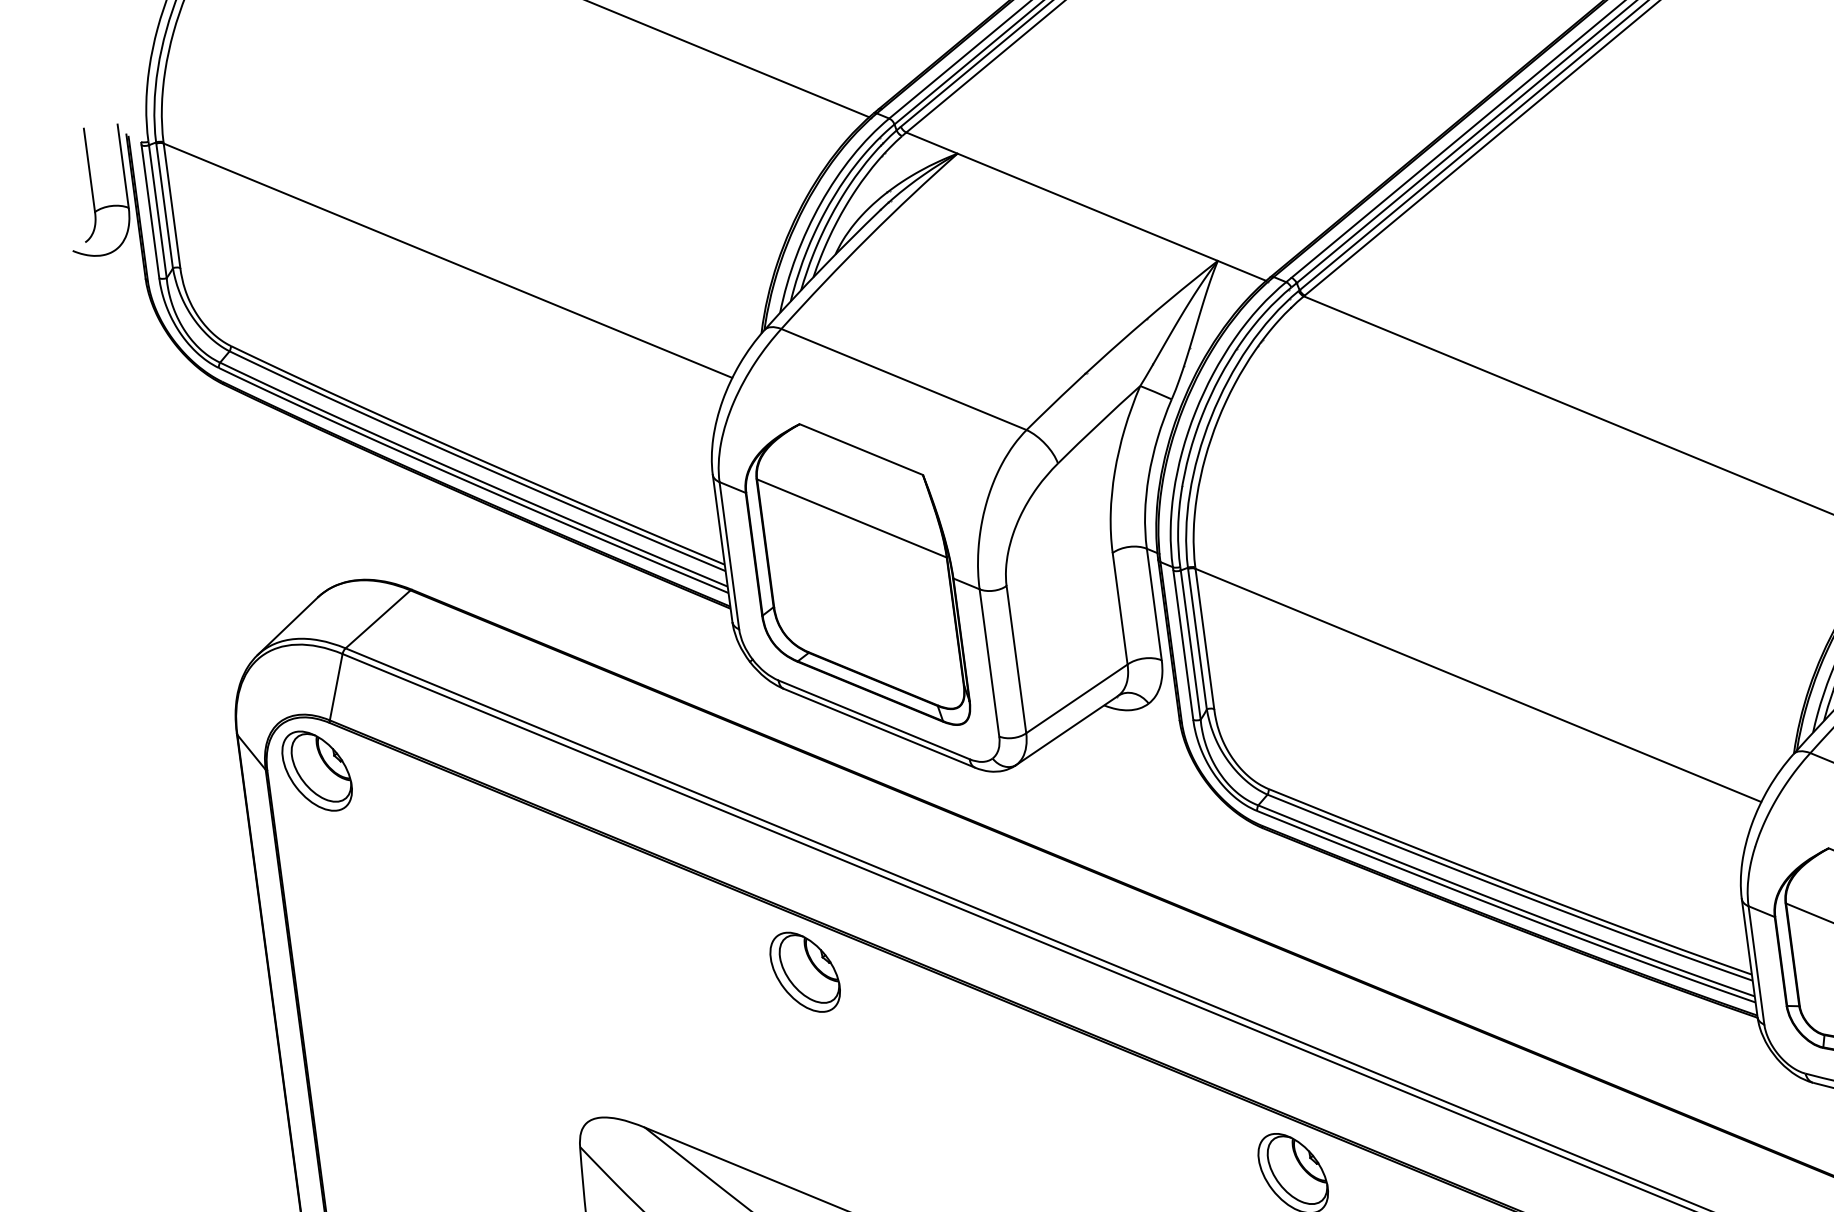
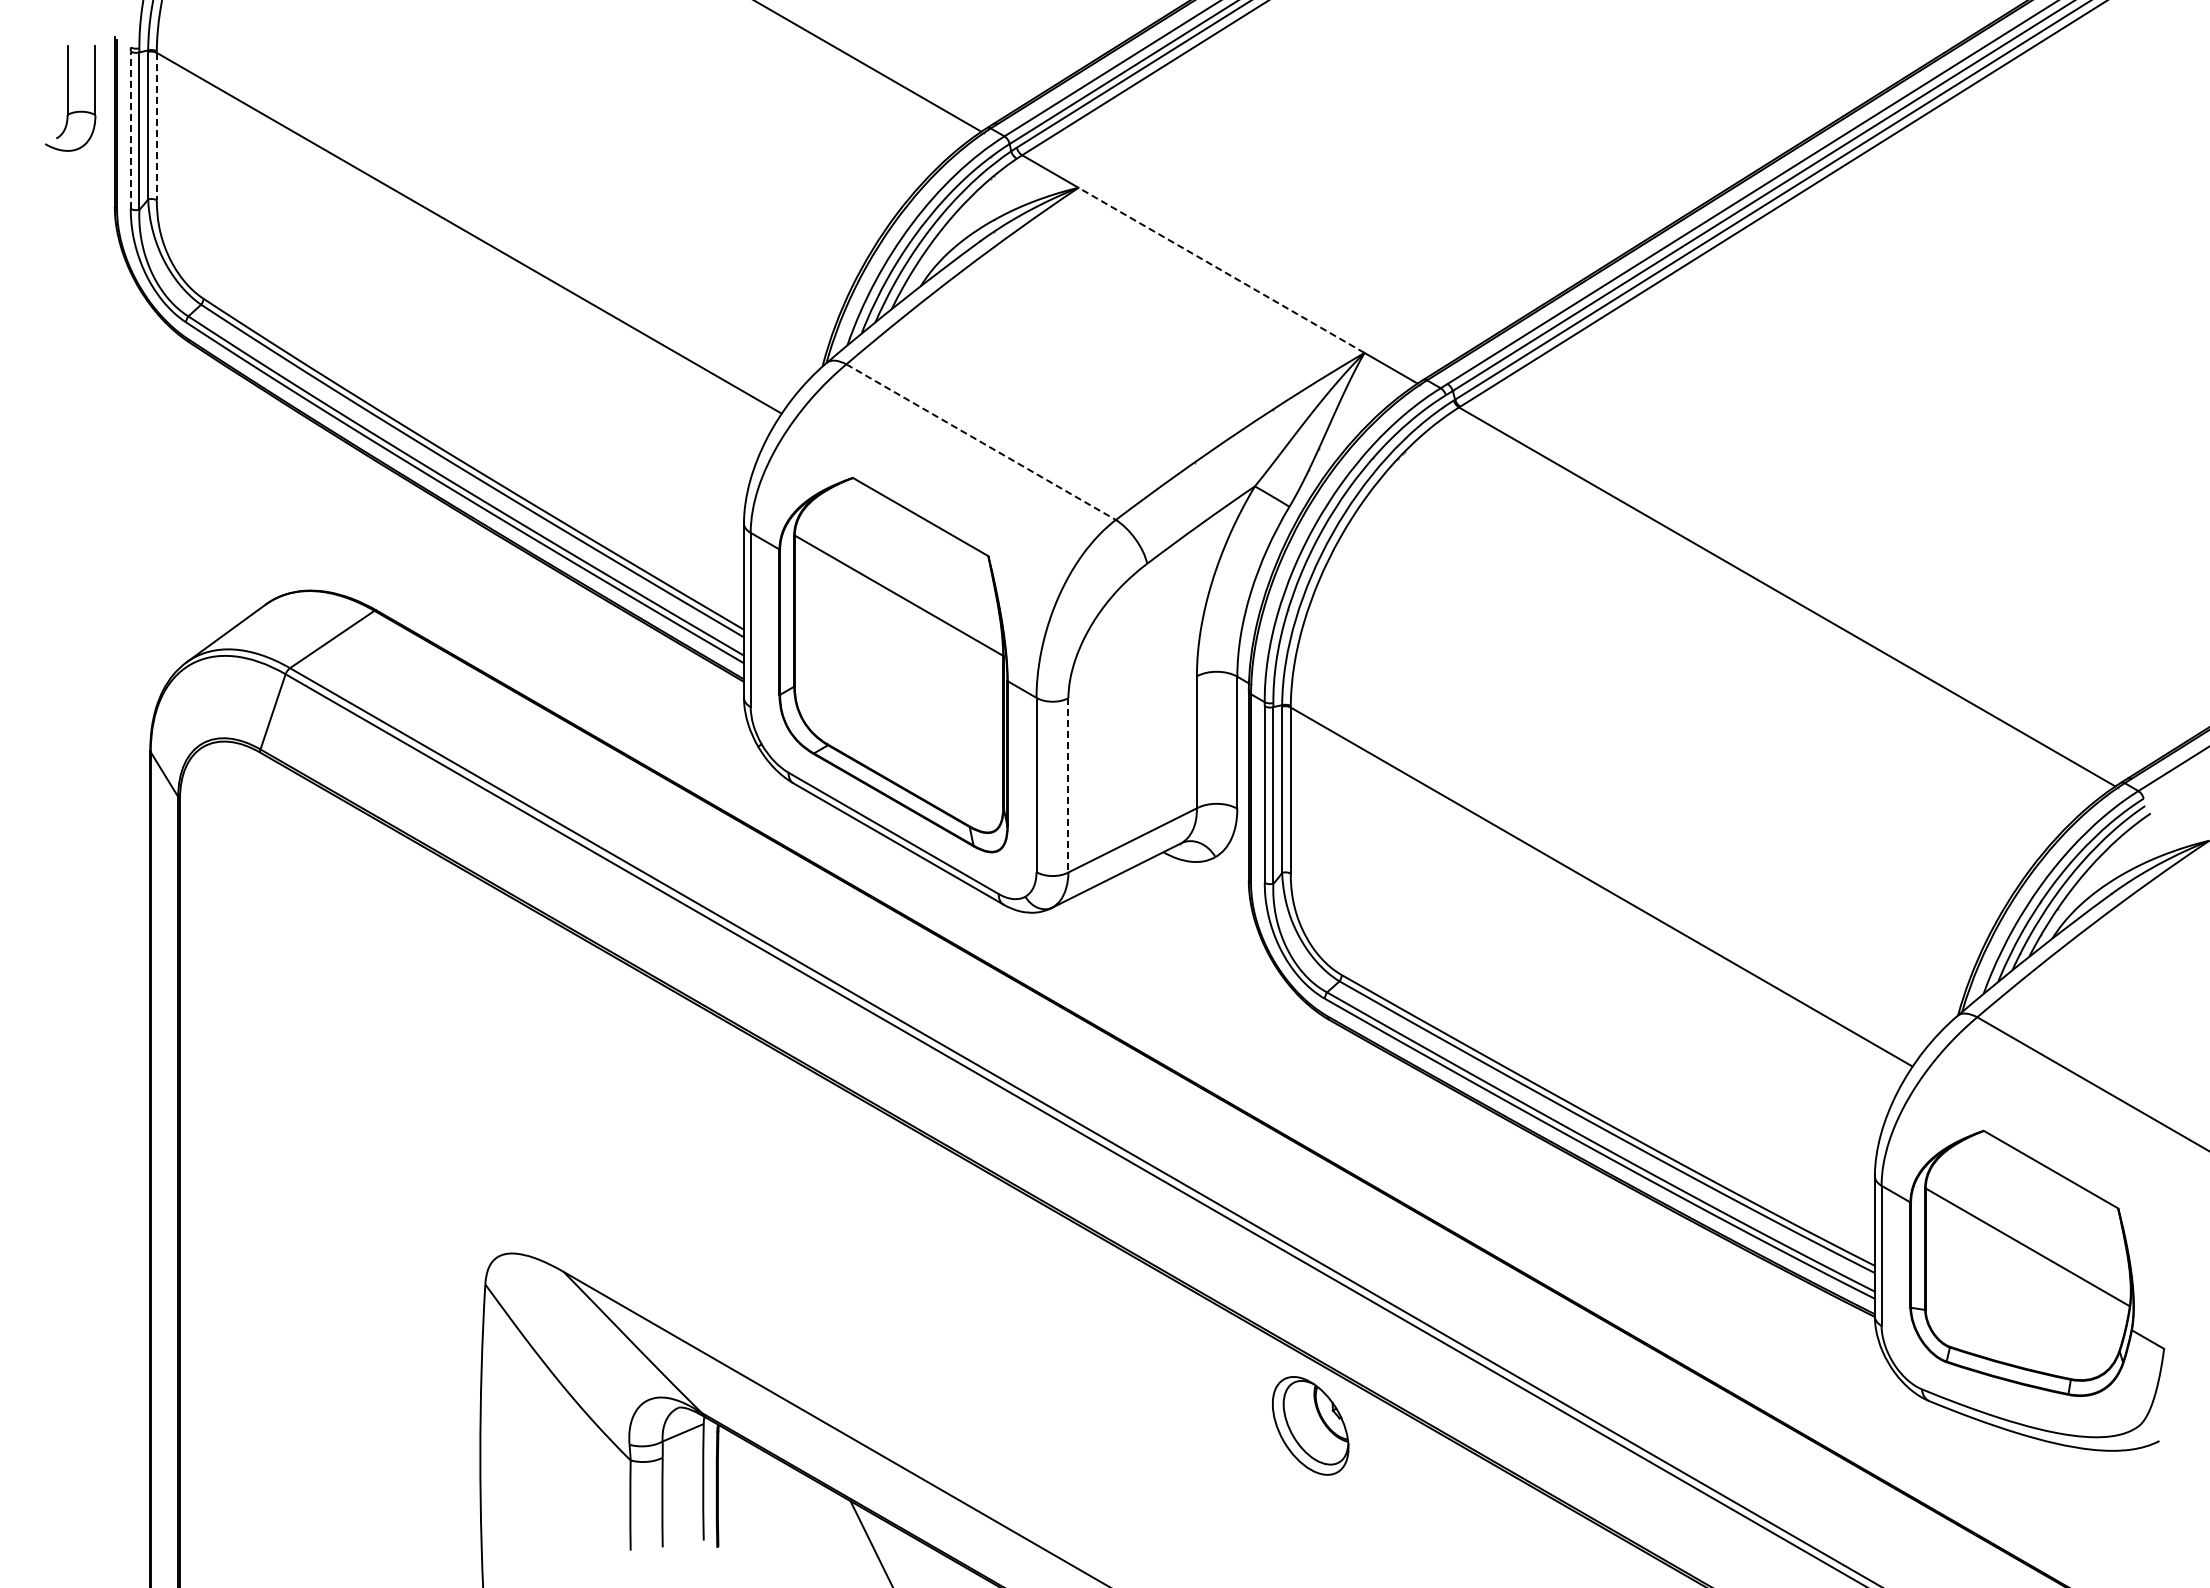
part: (95, 191) -> (70, 98), size x0.7
line: (171, 205) -> (156, 126), solid -> dashed
line: (1087, 207) -> (1221, 270), solid -> dashed
line: (150, 212) -> (130, 130), solid -> dashed
line: (904, 379) -> (981, 442), solid -> dashed
line: (1016, 659) -> (1068, 785), solid -> dashed
part: (316, 771) -> (237, 806), removed
part: (804, 972) -> (773, 1116), removed

